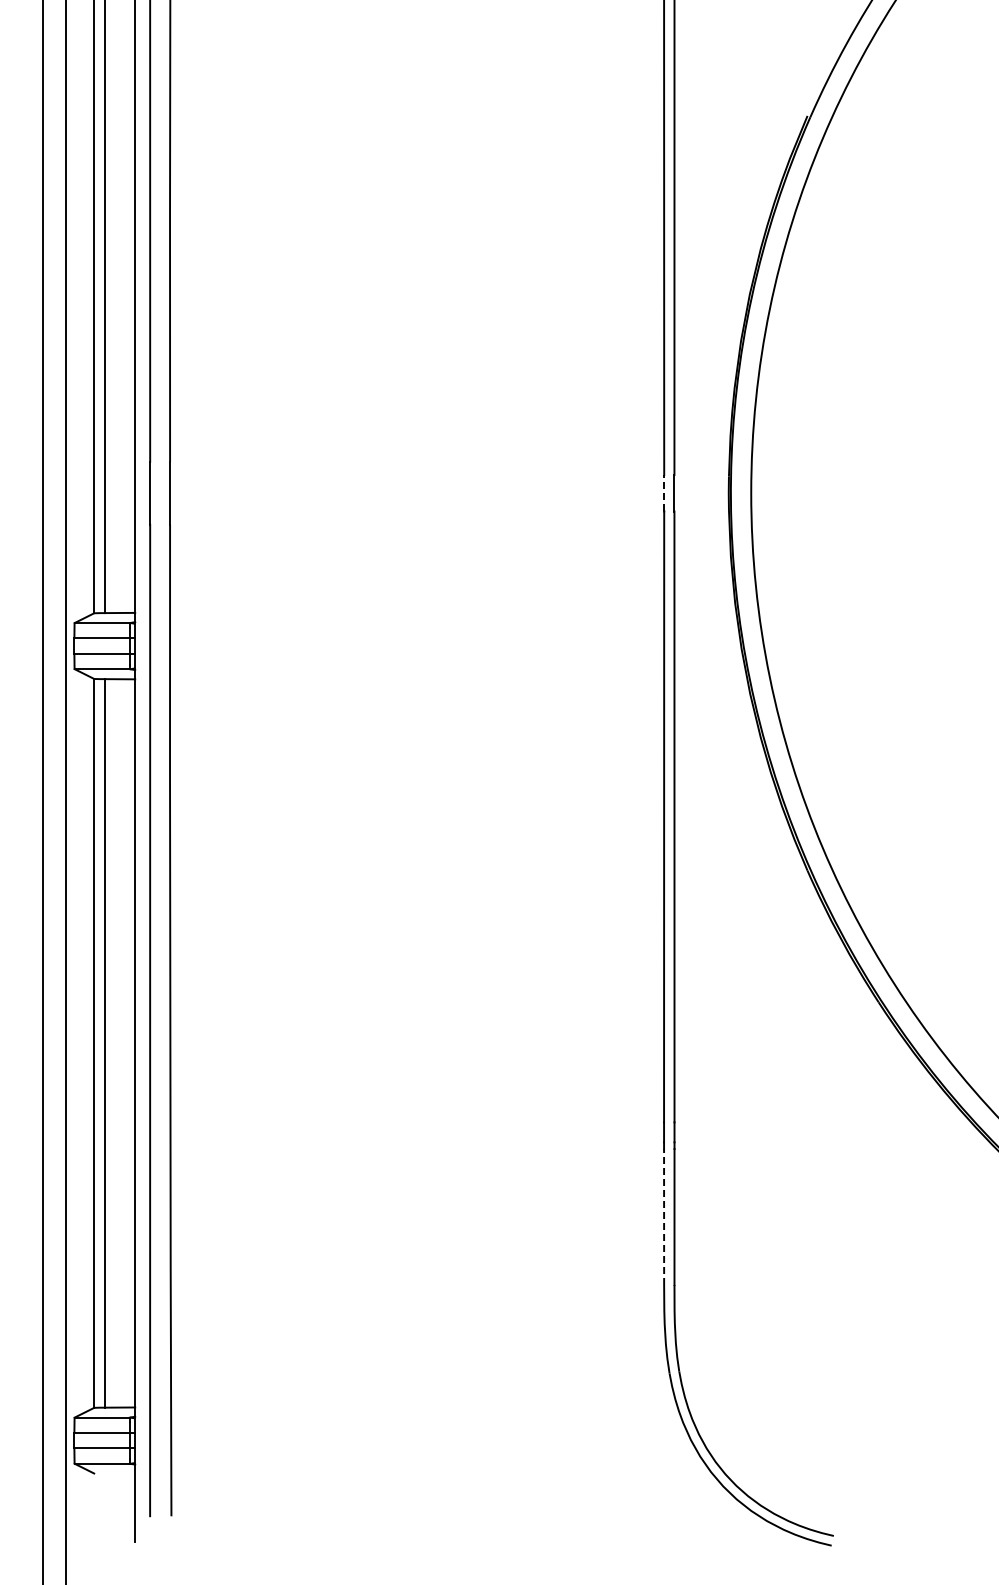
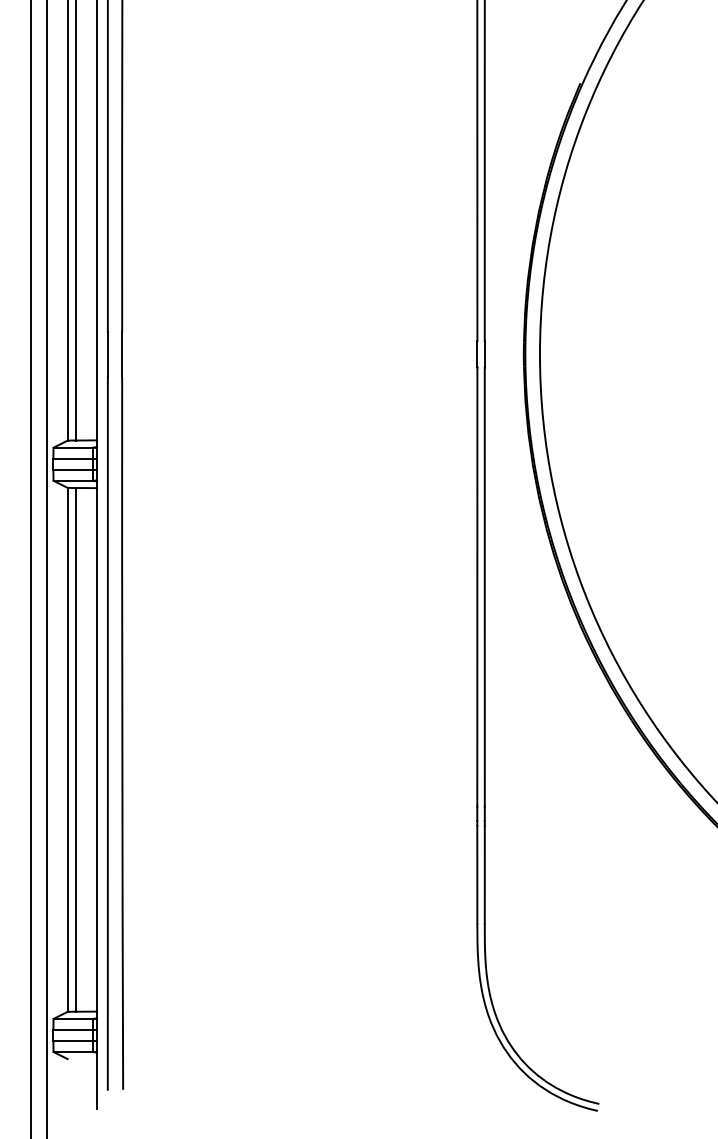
line: (664, 493) -> (477, 354), dashed -> solid
line: (664, 1217) -> (477, 875), dashed -> solid

